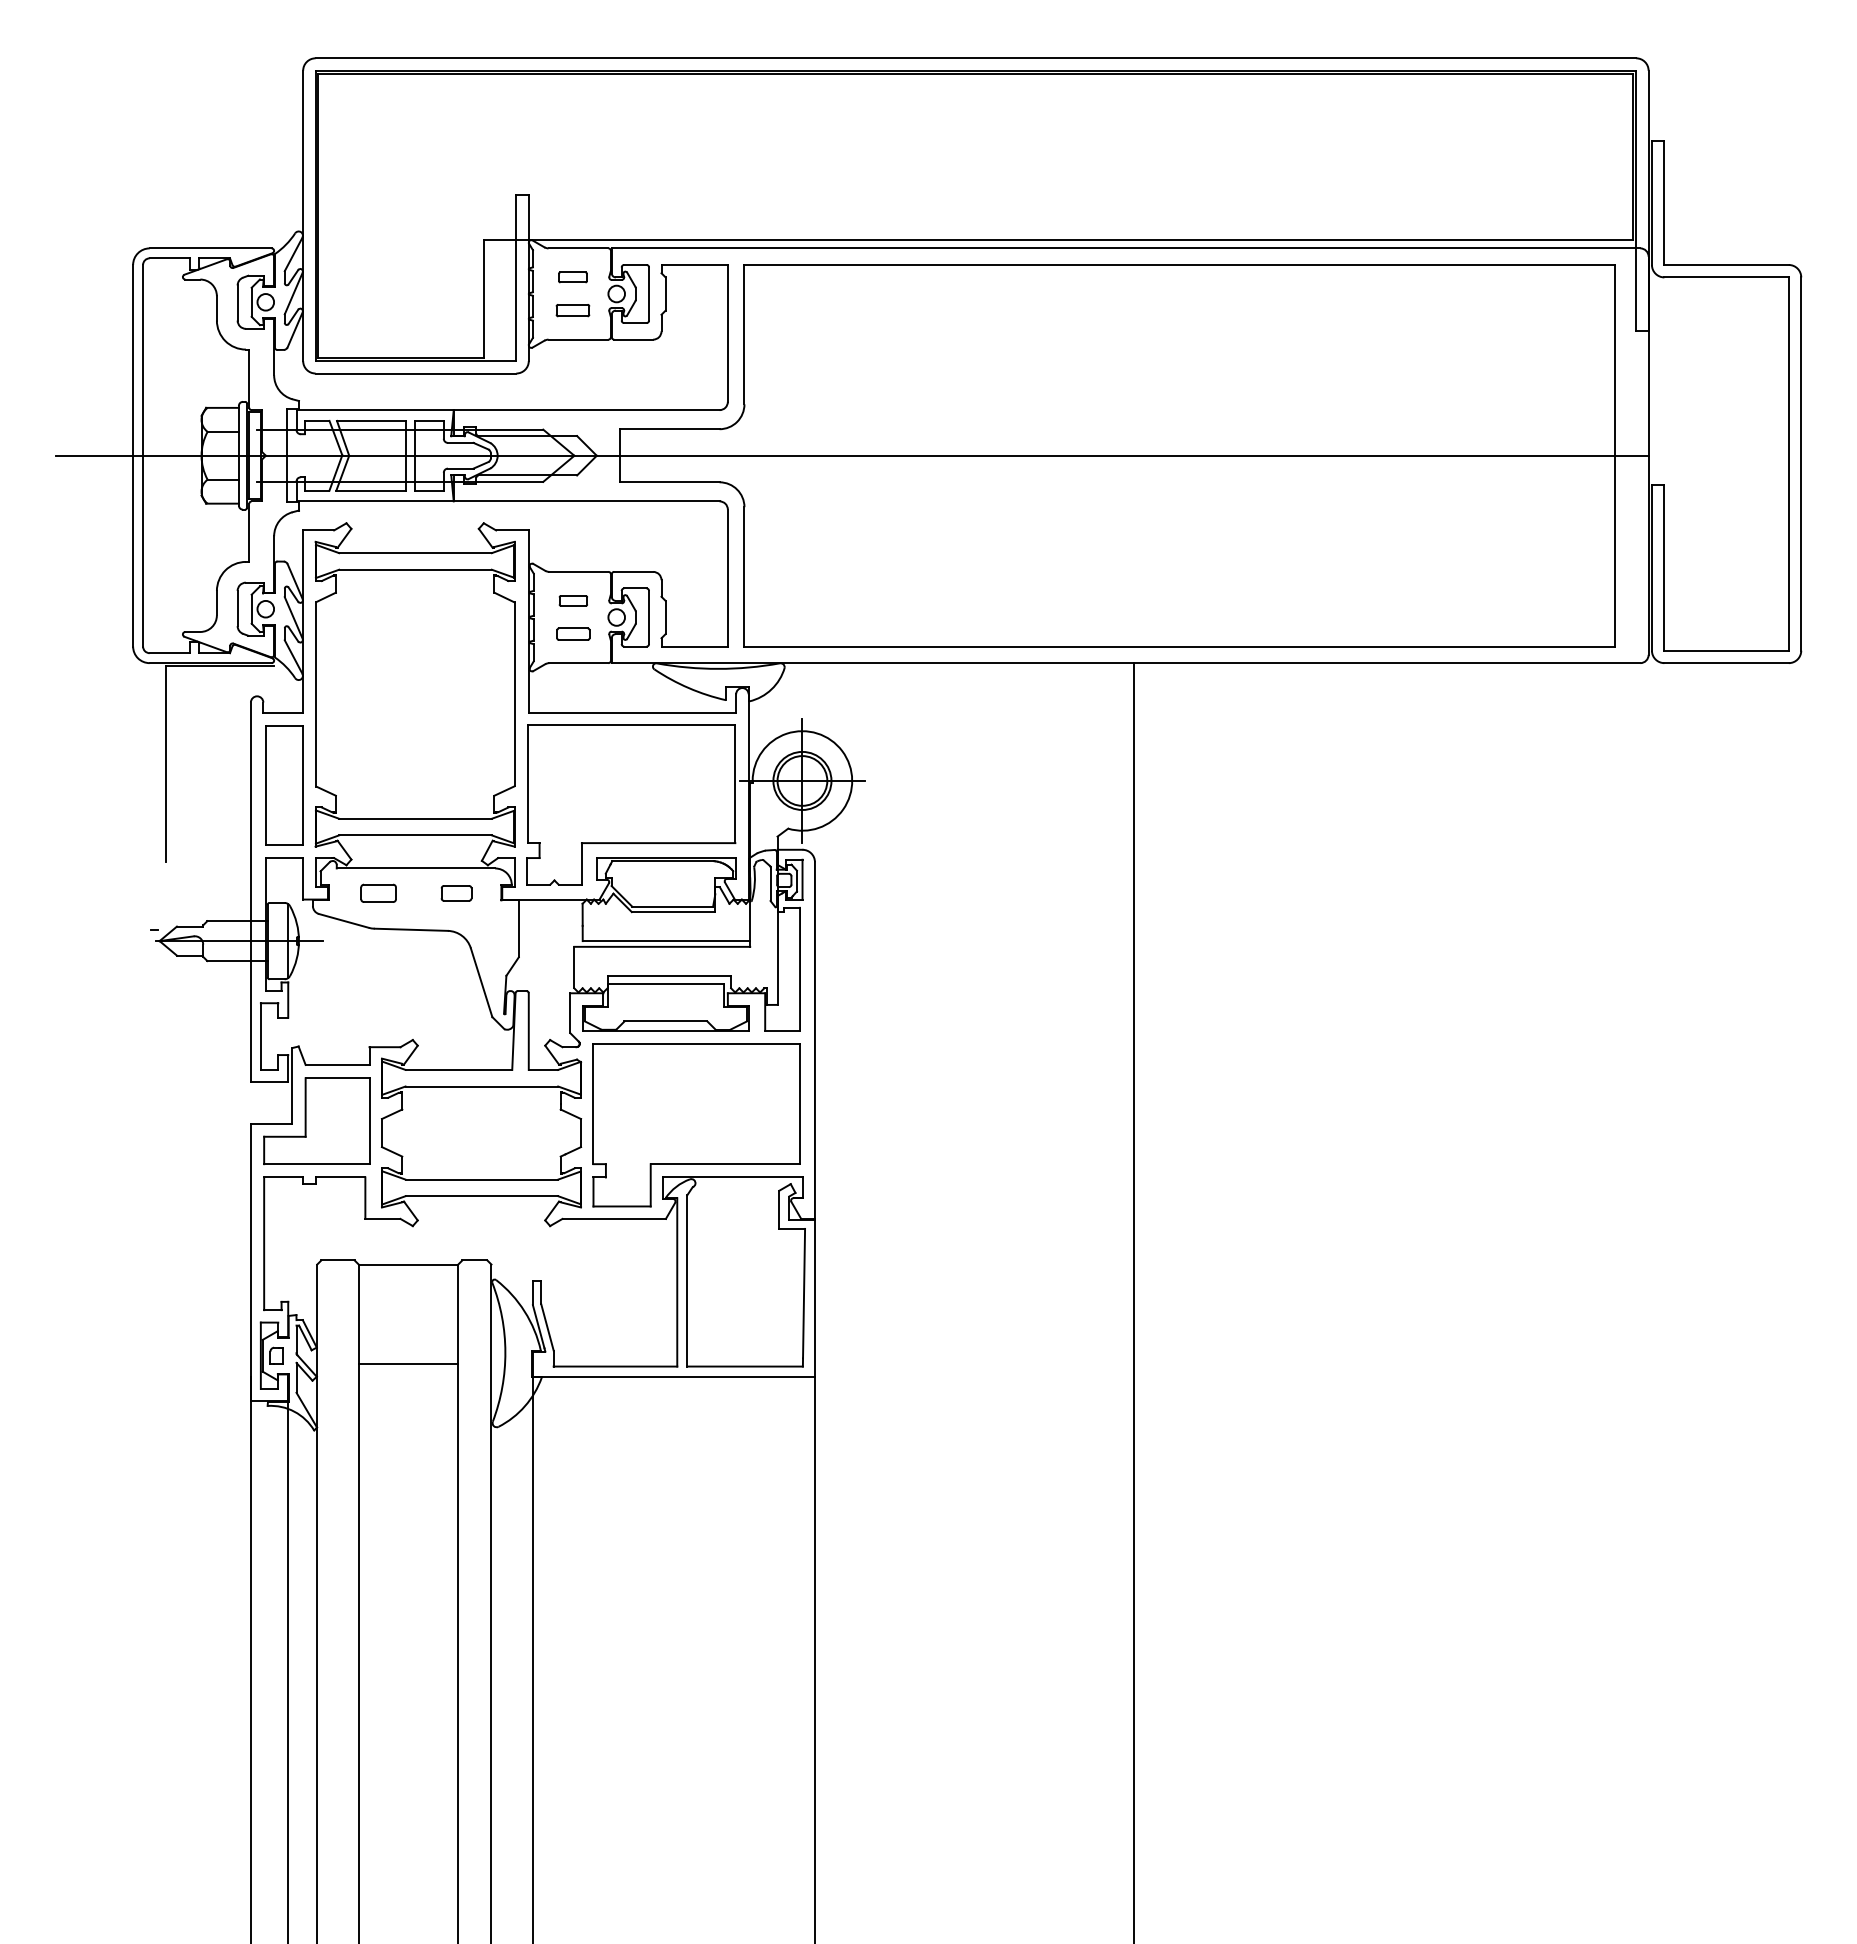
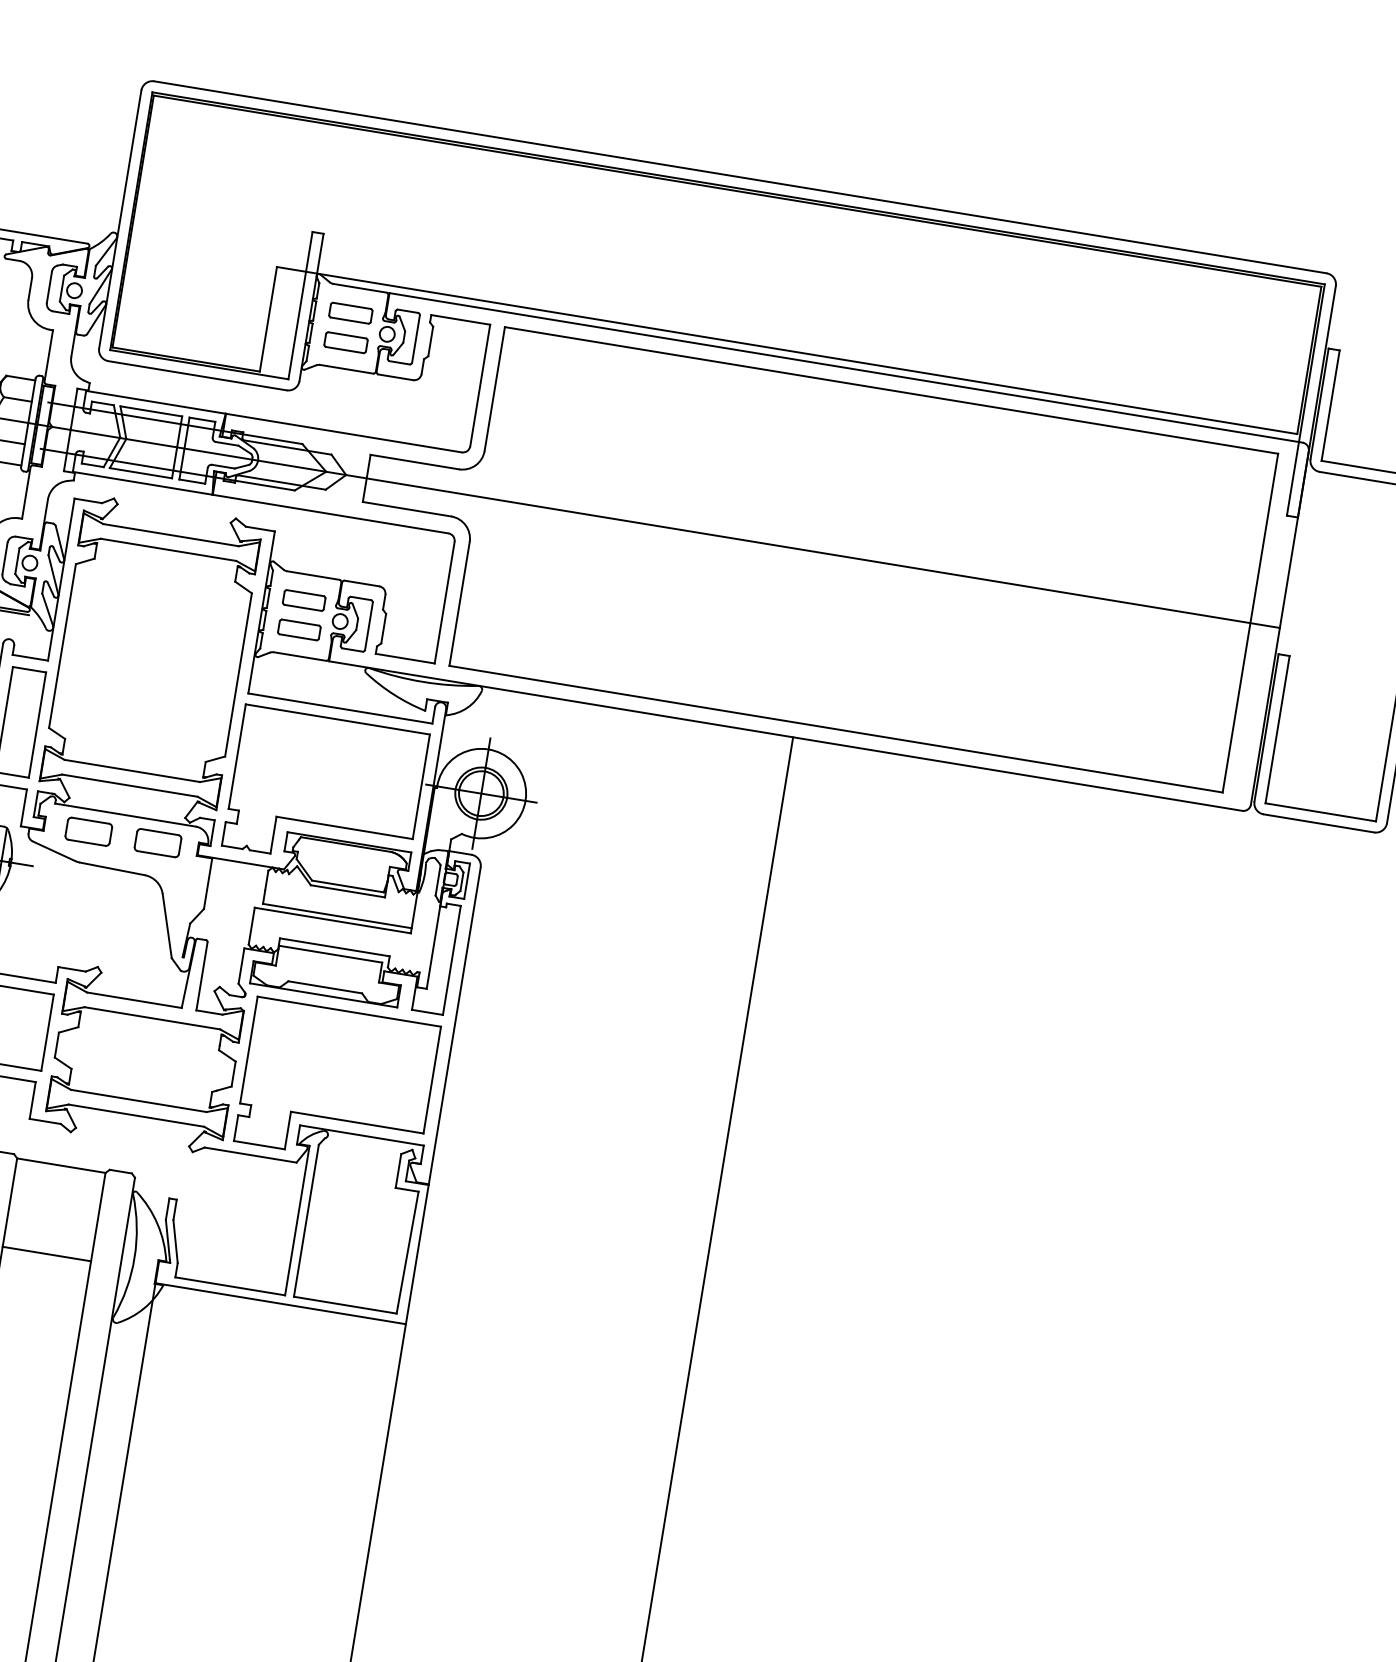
part: (572, 277) -> (350, 313), size x1.67
part: (572, 310) -> (345, 342), size x1.43
part: (573, 600) -> (304, 600), size x1.67
part: (573, 634) -> (299, 630), size x1.43
part: (378, 893) -> (88, 831), size x1.43
part: (456, 893) -> (157, 843), size x1.67

